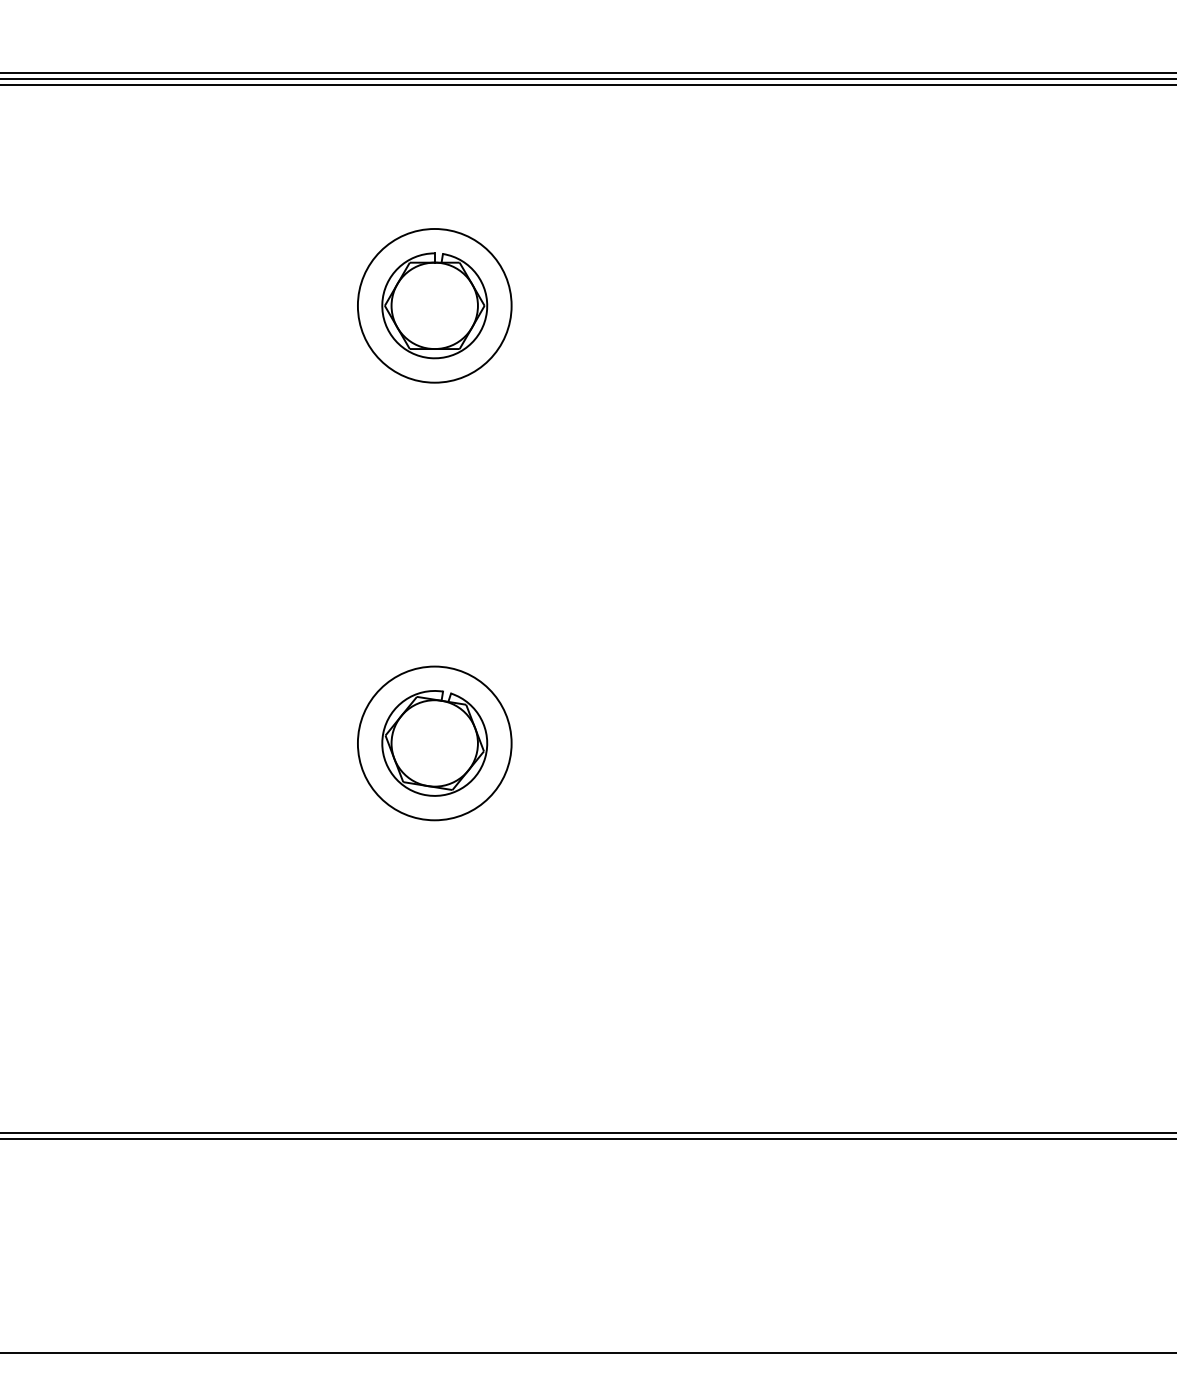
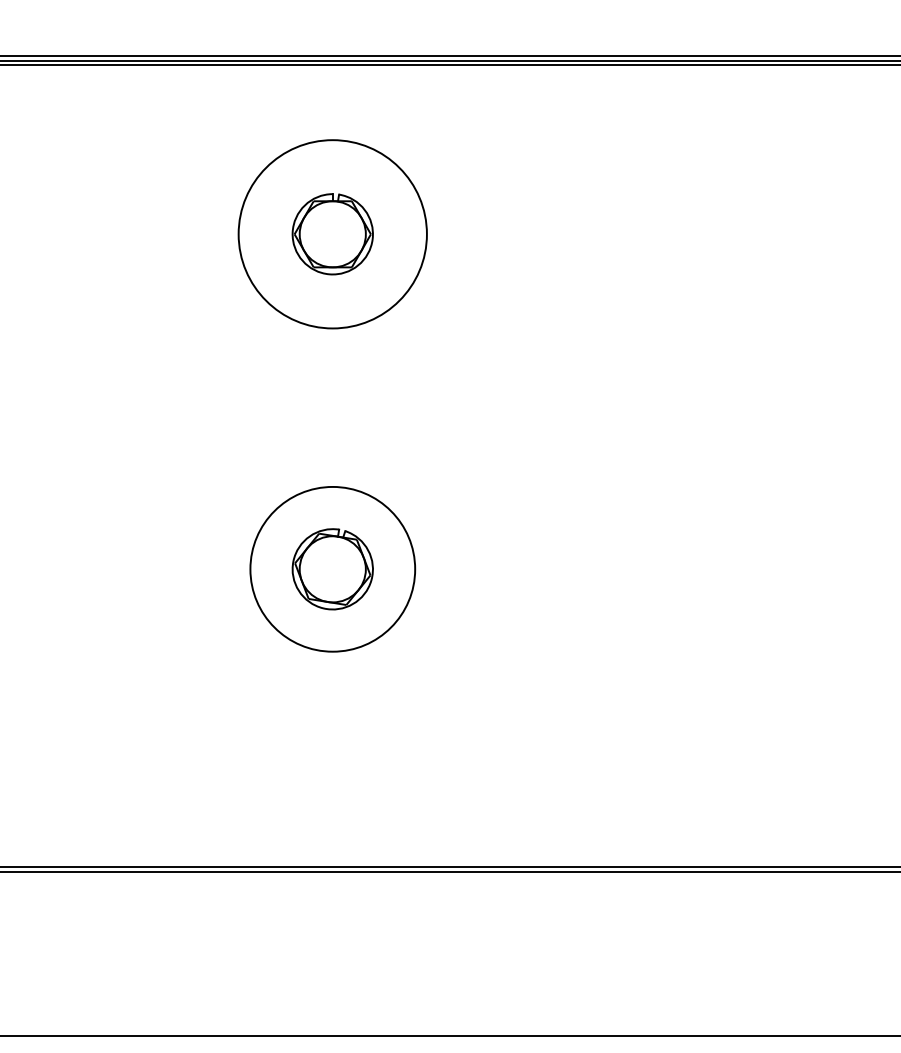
circle: (434, 306) -> (332, 234), size x1.6
circle: (434, 743) -> (332, 569), size x1.4

